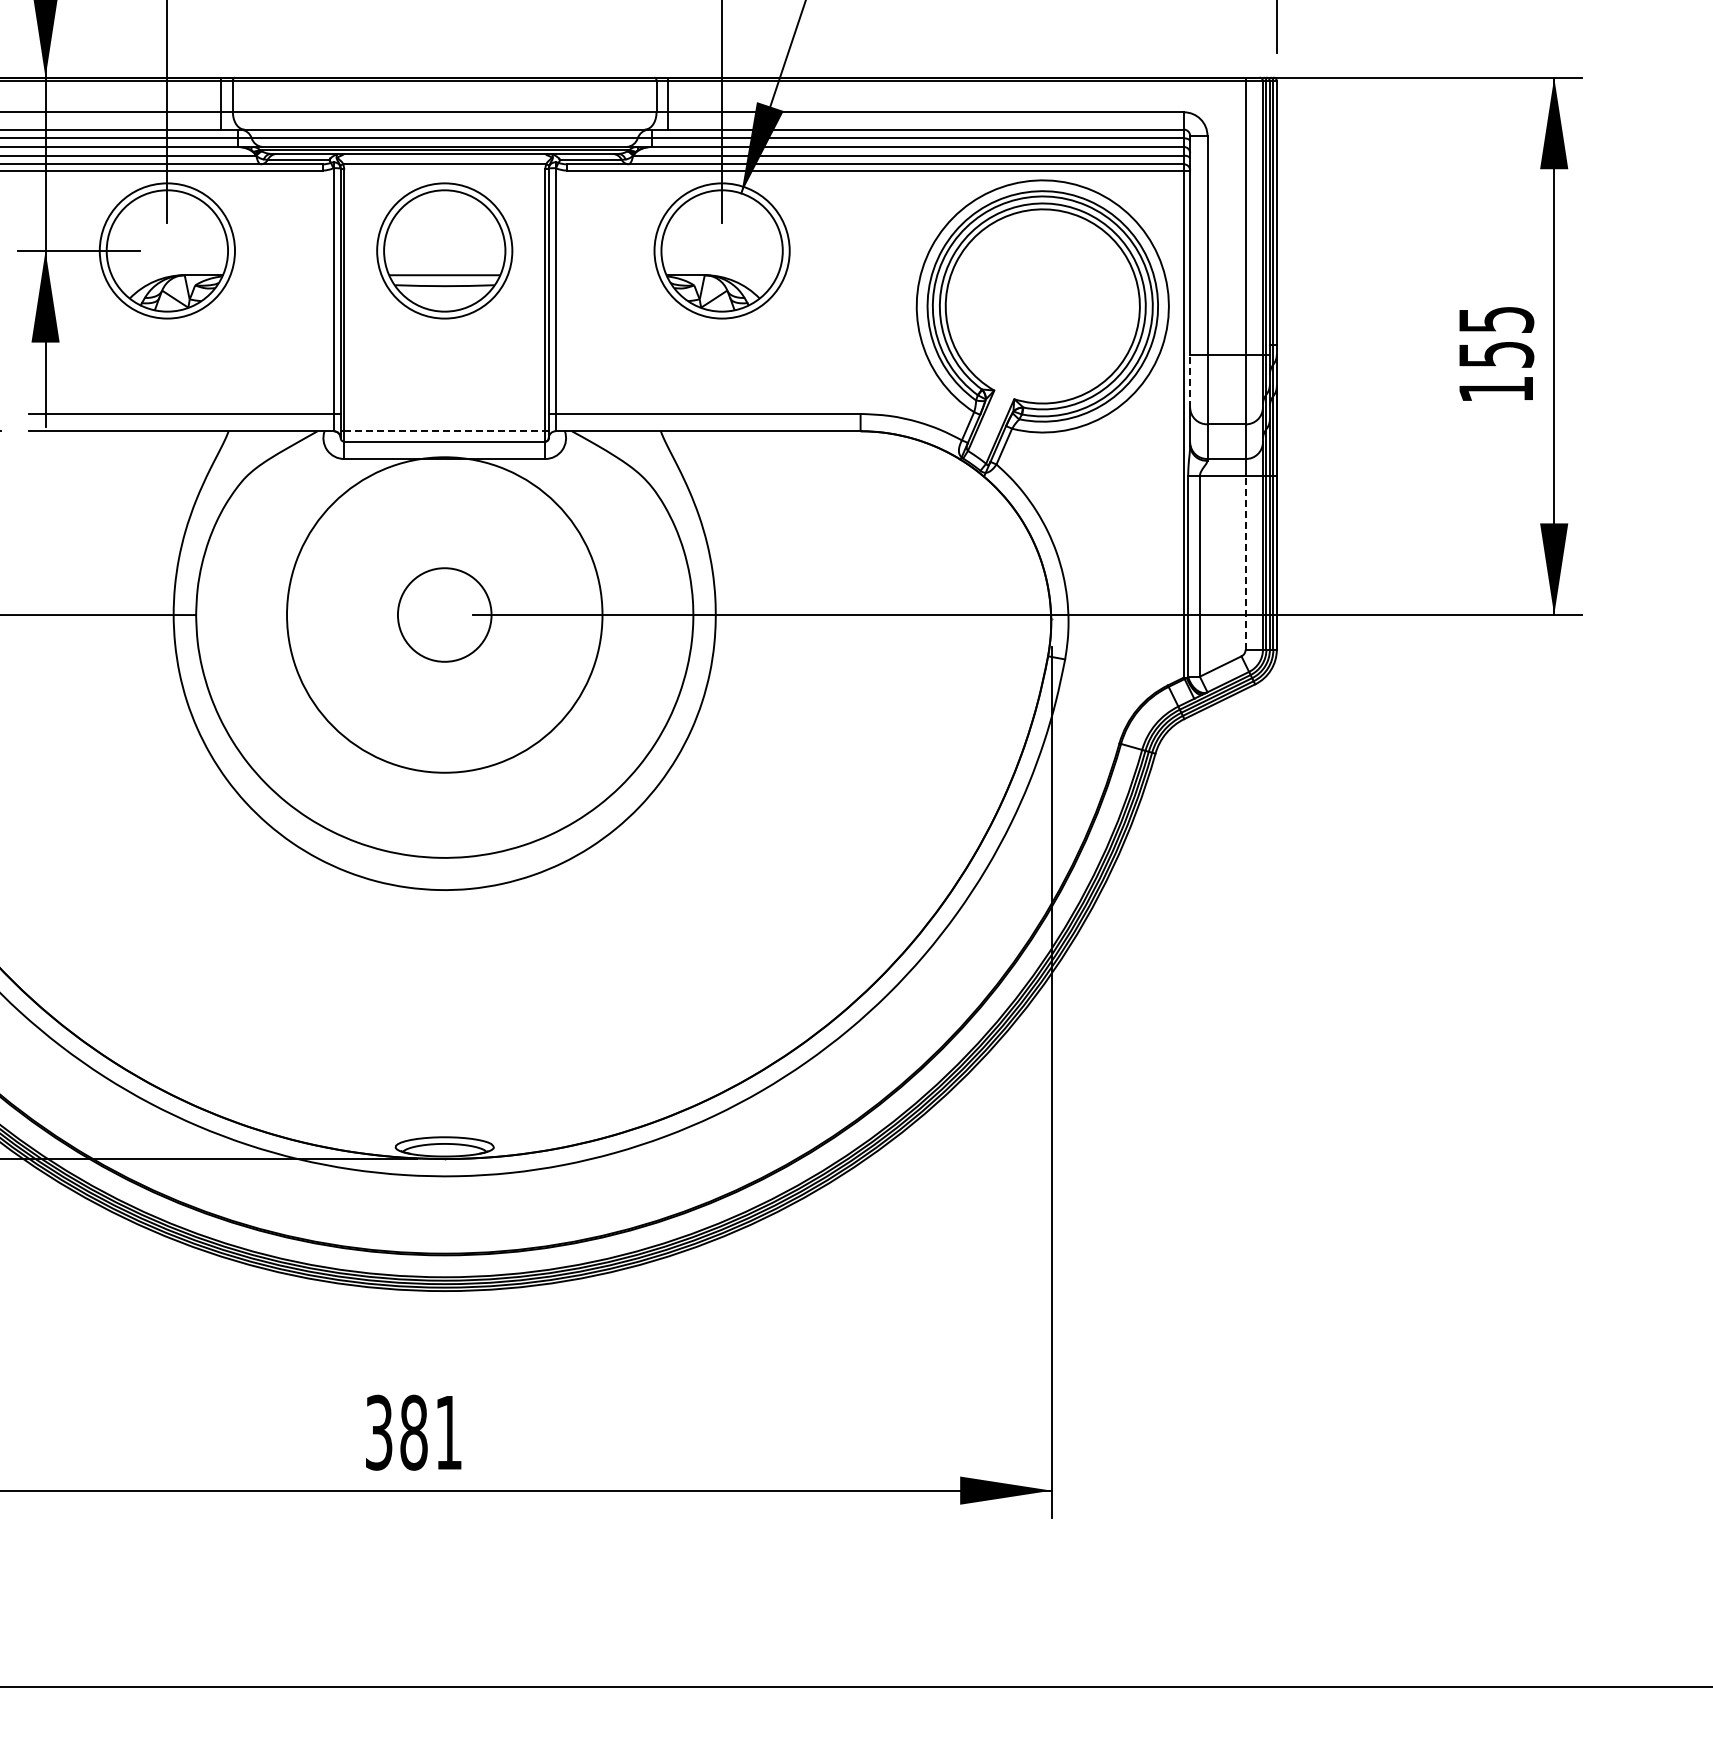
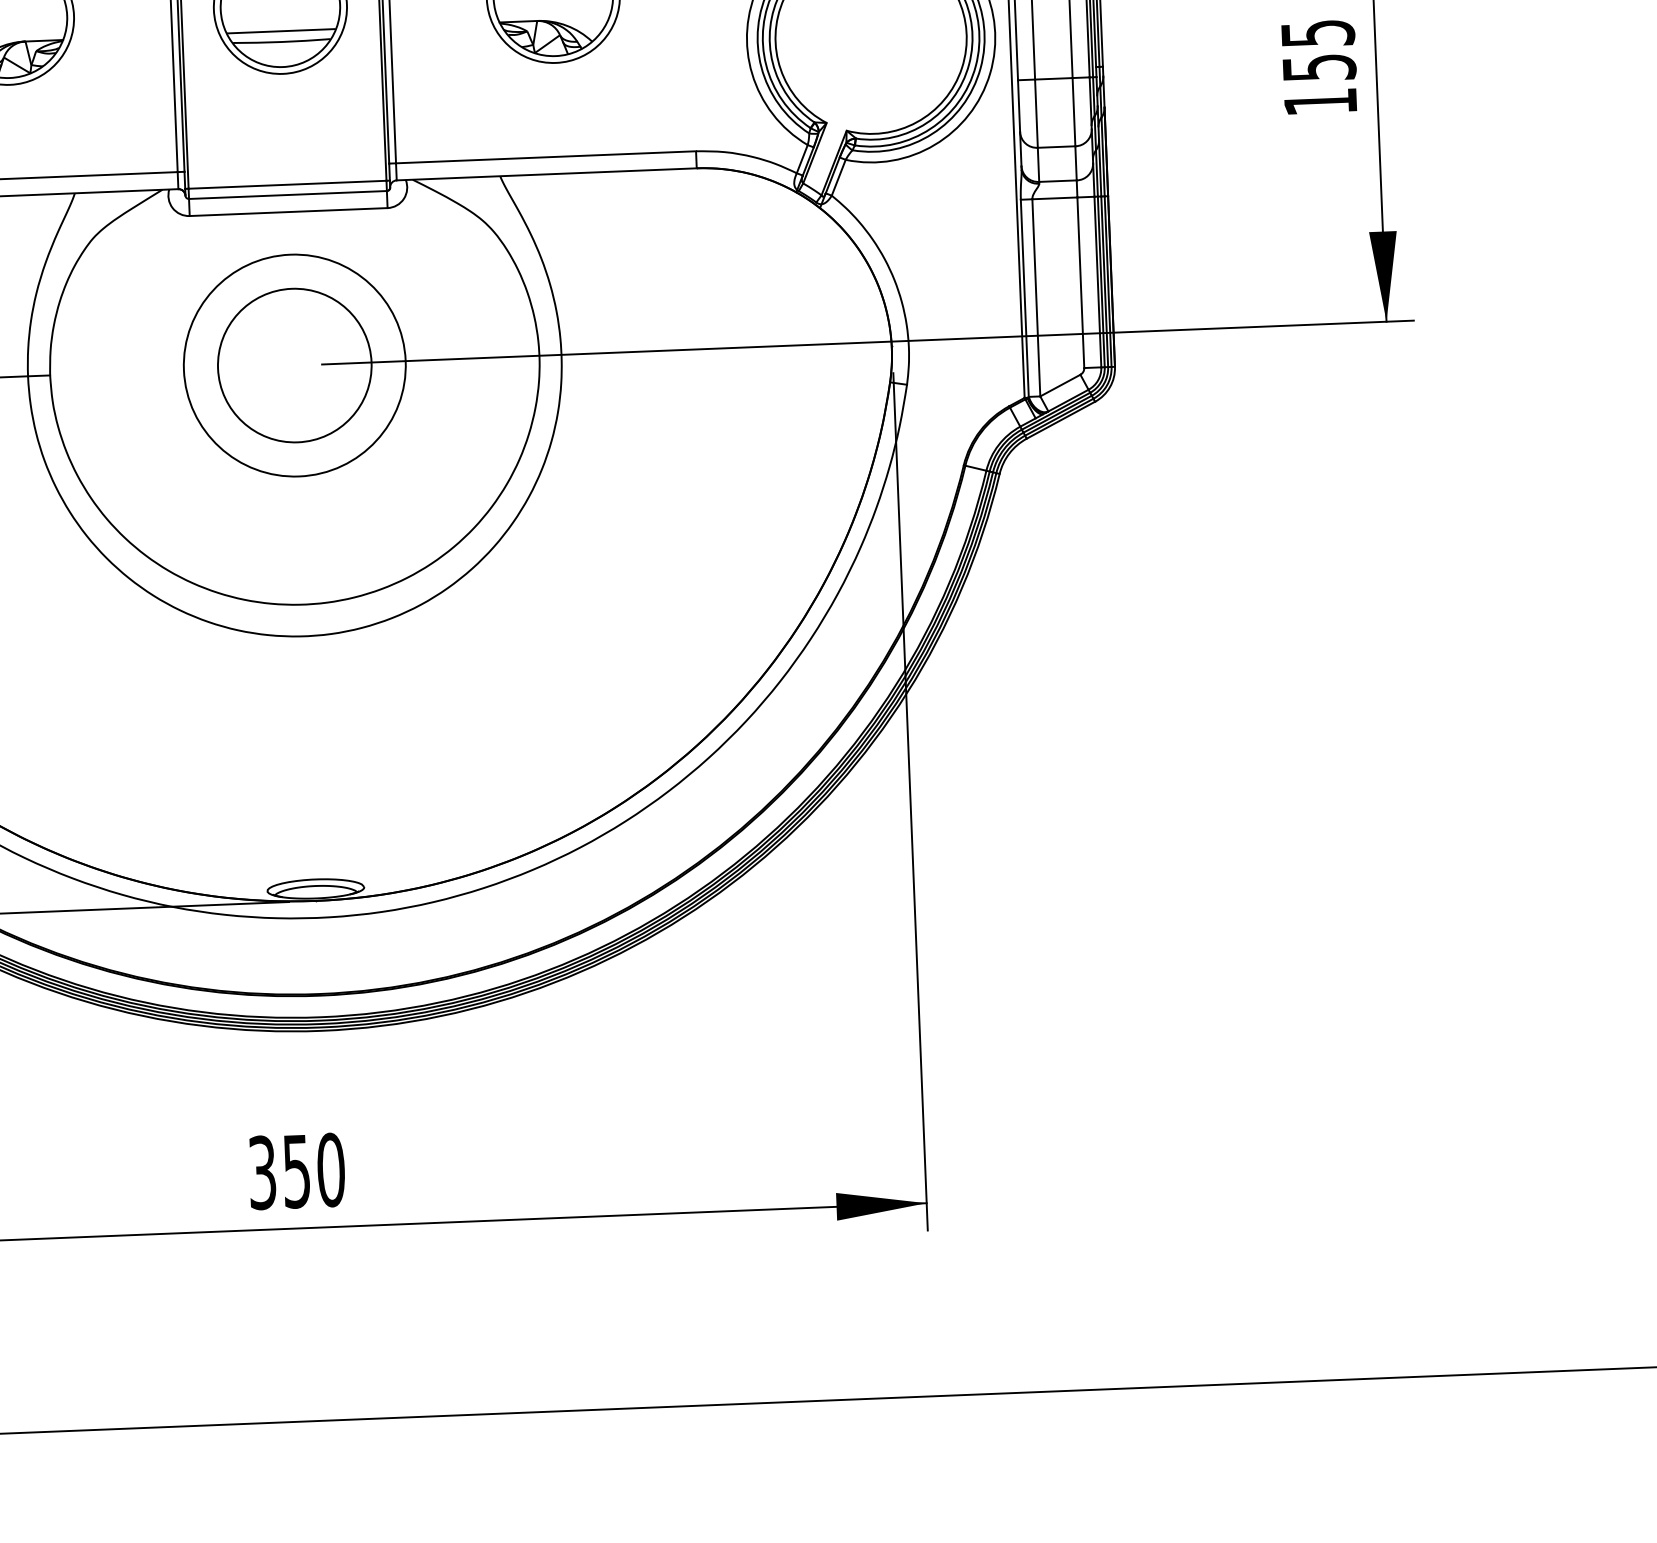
line: (1190, 380) -> (1019, 105), dashed -> solid
line: (444, 431) -> (287, 185), dashed -> solid
line: (1245, 563) -> (1080, 283), dashed -> solid
circle: (444, 614) -> (294, 365), size x0.71
circle: (444, 615) -> (294, 366), size x1.67
text: (431, 1432) -> (314, 1170), 381 -> 350

